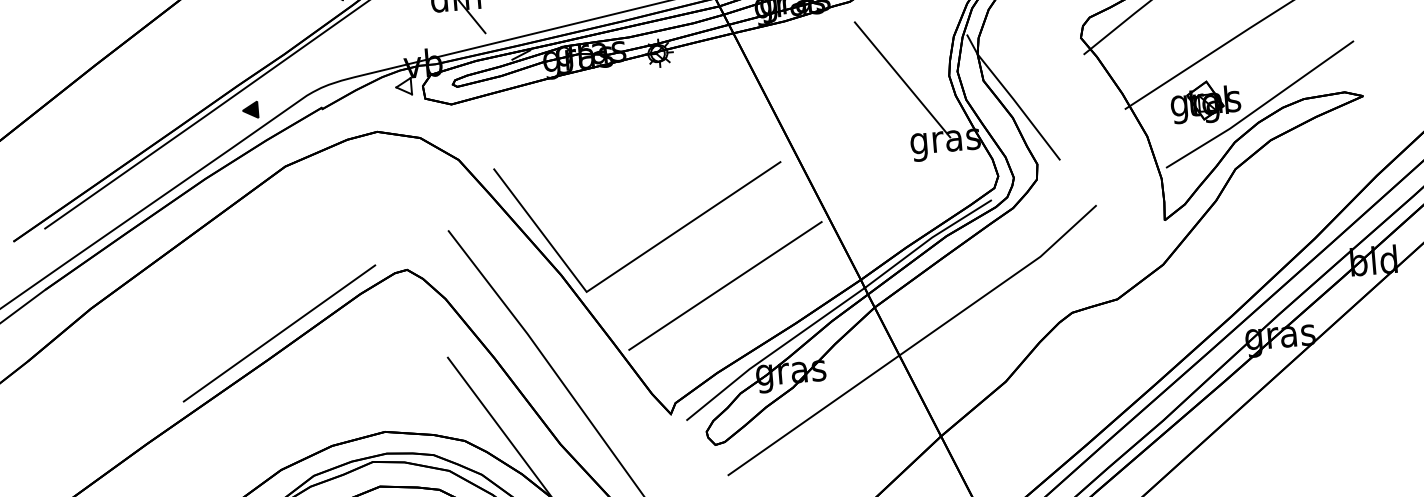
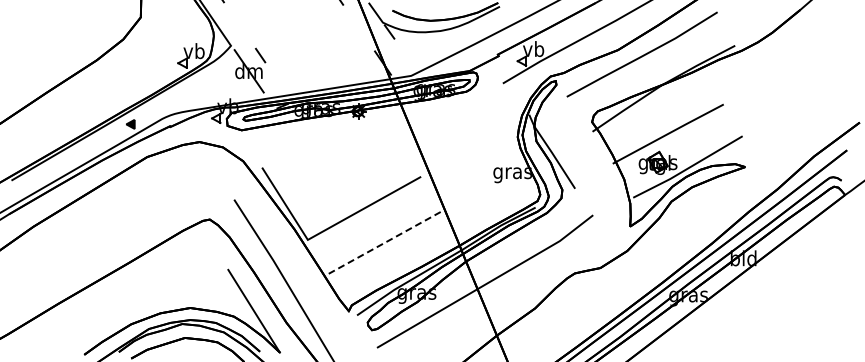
line: (902, 80) -> (491, 137), removed
line: (724, 285) -> (384, 242), solid -> dashed
line: (279, 332) -> (136, 248), removed

